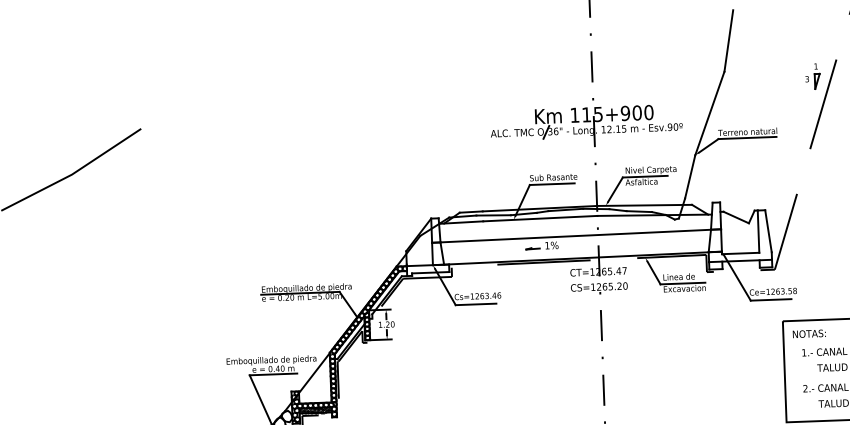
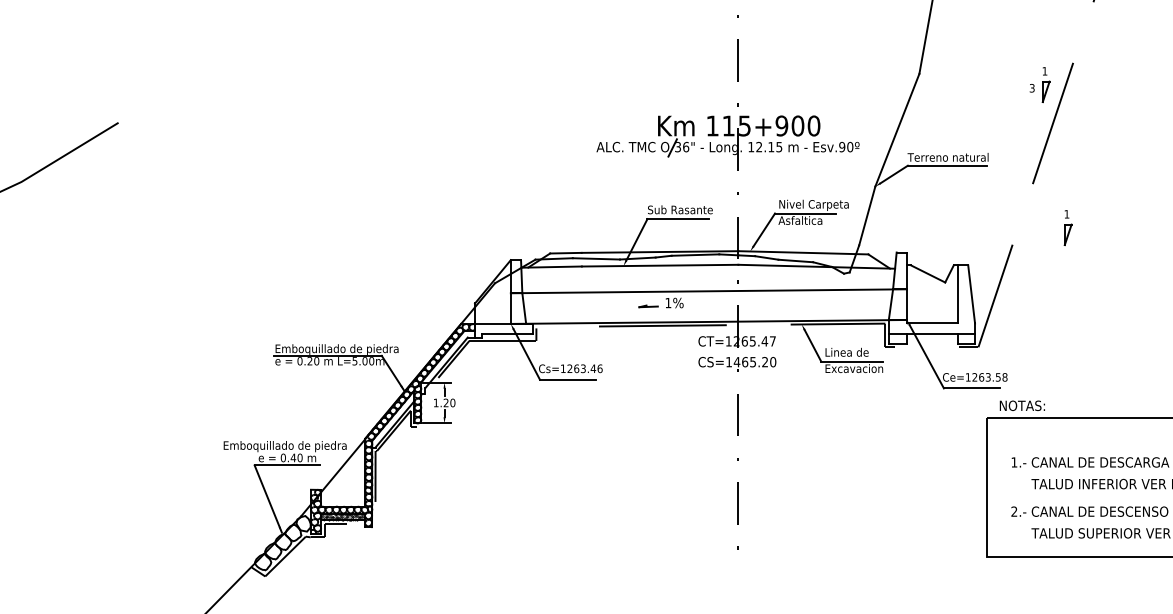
part: (836, 179) -> (1067, 227), added
text: (598, 286) -> (736, 361), CS=1265.20 -> CS=1465.20
text: (808, 333) -> (1021, 405), moved

